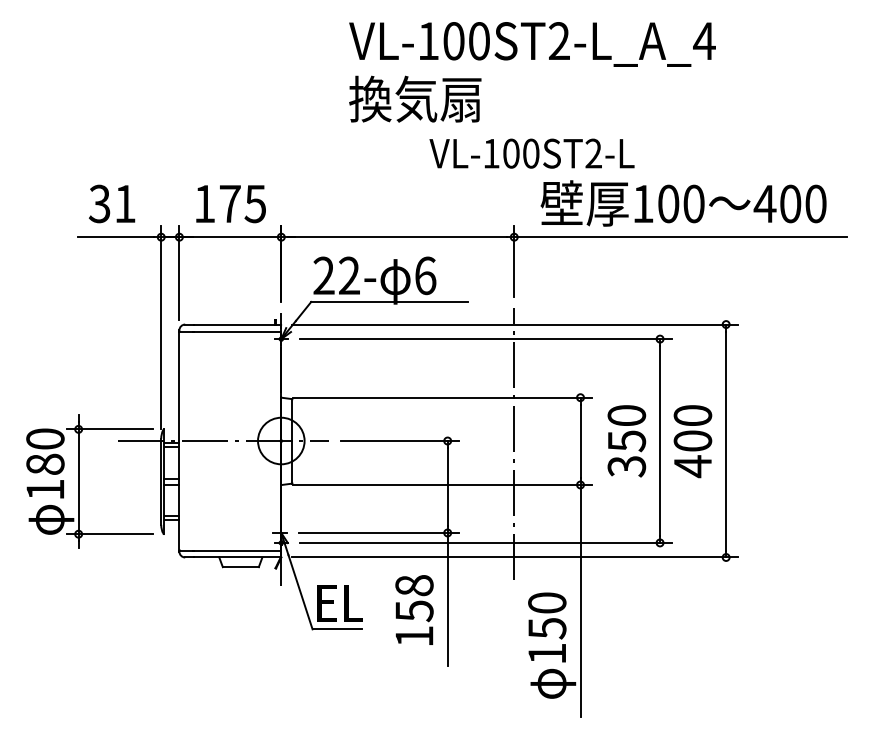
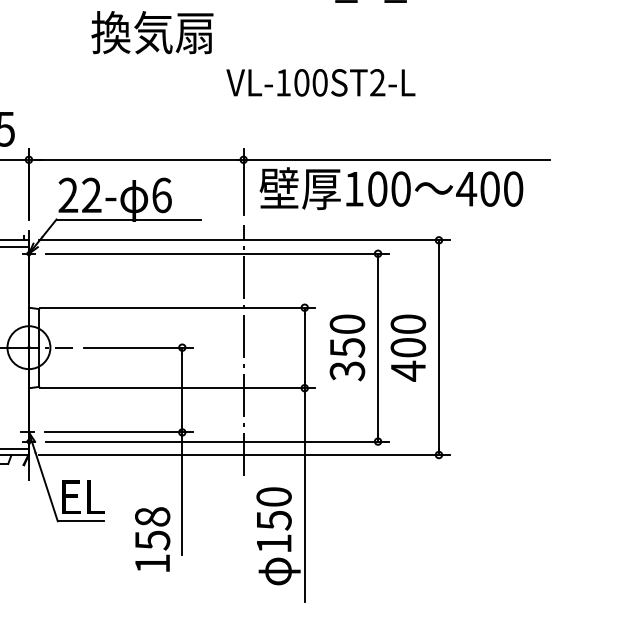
text: (531, 153) -> (320, 82), moved
text: (683, 203) -> (391, 188), moved
text: (414, 609) -> (152, 538), moved

